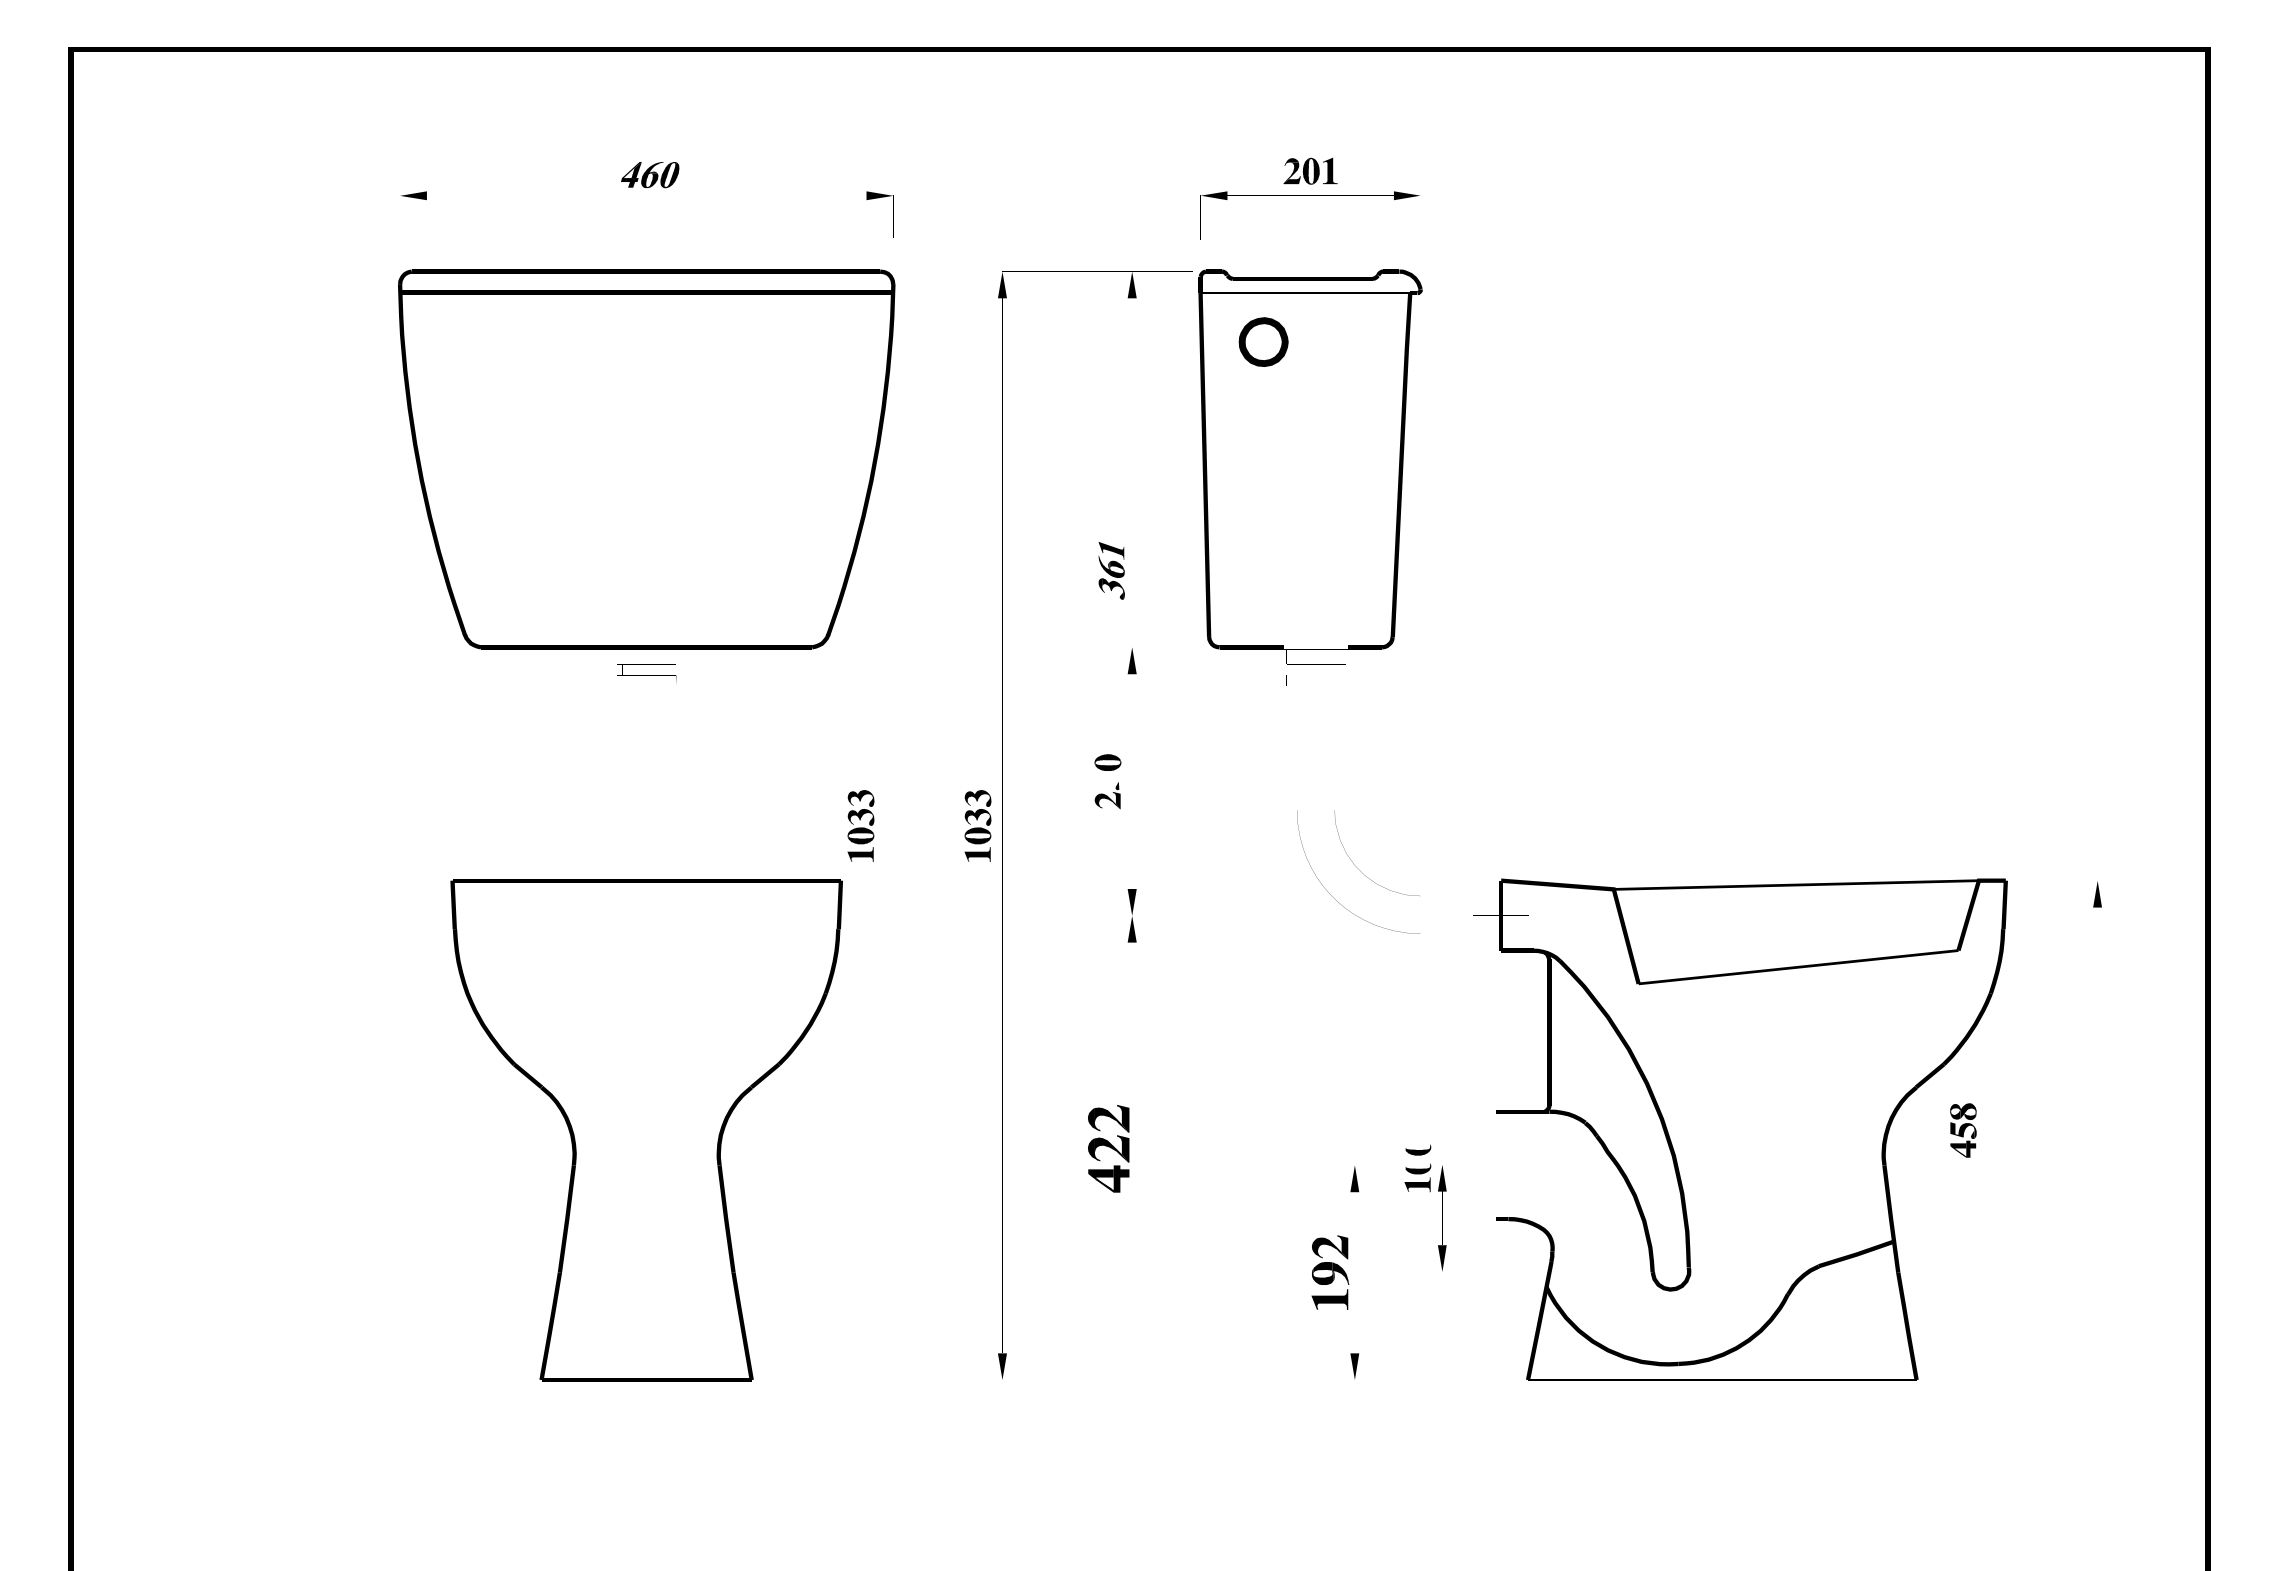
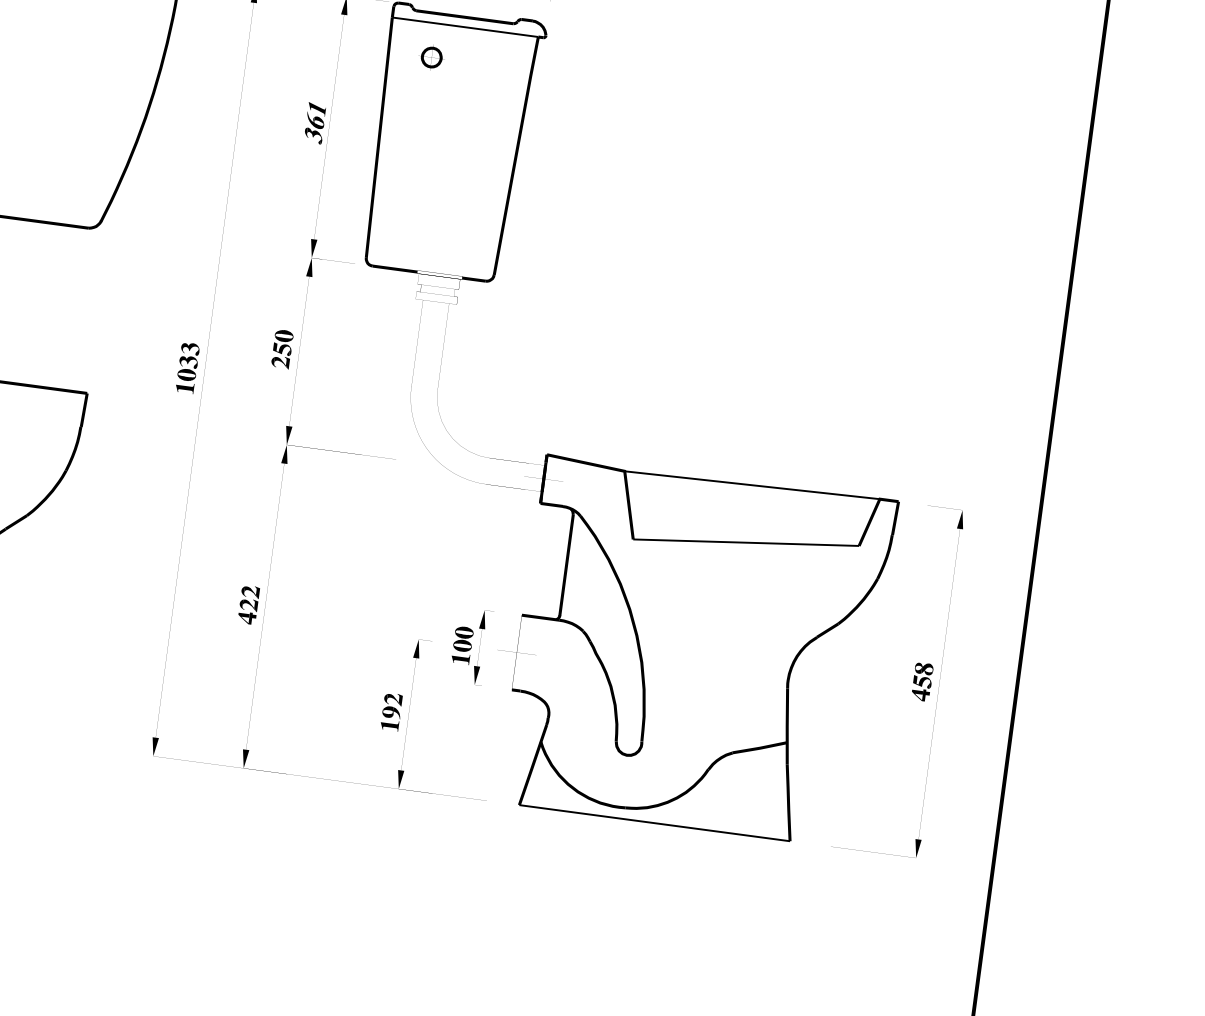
part: (1263, 341) -> (431, 57), size x0.62
part: (1111, 570) -> (315, 123), moved
fill: (1131, 633) -> (312, 248), added
fill: (1107, 781) -> (282, 349), added
part: (860, 825) -> (105, 356), removed
part: (1963, 1130) -> (922, 681), moved
fill: (1417, 1144) -> (464, 630), added
part: (1108, 1148) -> (248, 604), size x0.62
fill: (1417, 1163) -> (462, 643), added
part: (1442, 1218) -> (479, 647), moved
part: (1330, 1272) -> (391, 711), size x0.71
fill: (1131, 1366) -> (244, 758), added
fill: (2097, 1366) -> (917, 848), added

